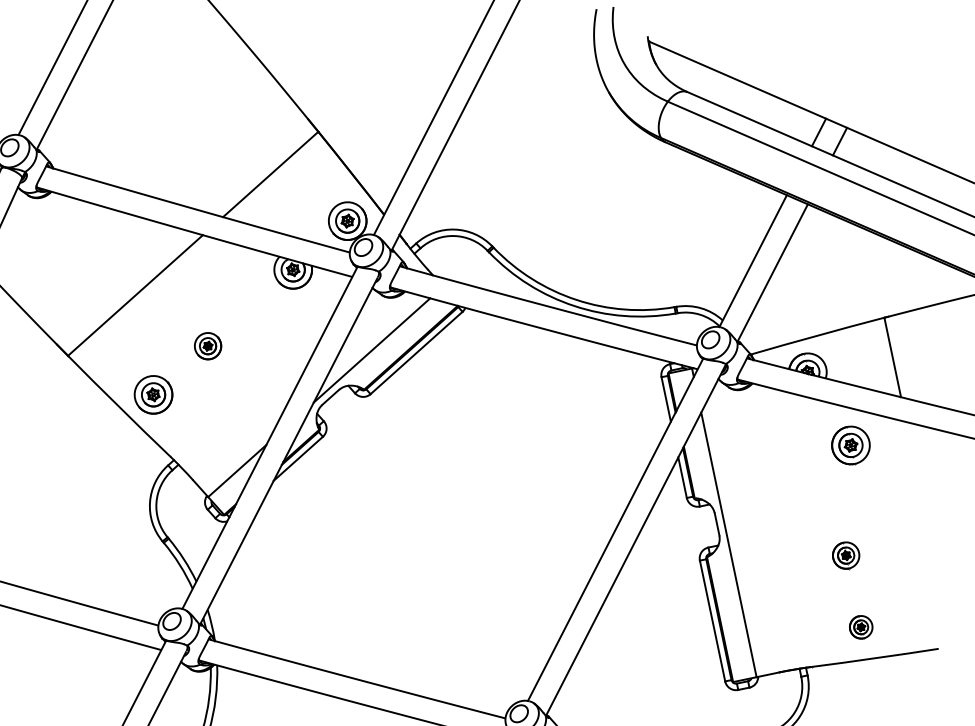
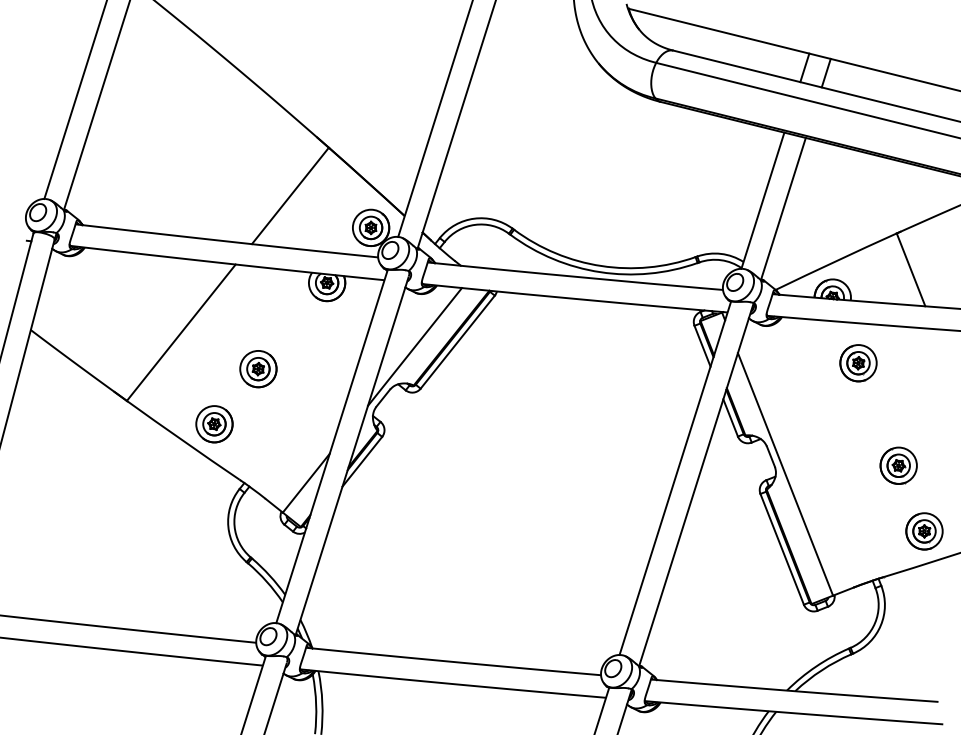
part: (208, 346) -> (258, 369), size x1.43
part: (850, 445) -> (858, 363), moved
part: (846, 555) -> (898, 465), size x1.43
part: (861, 627) -> (924, 531), size x1.67

